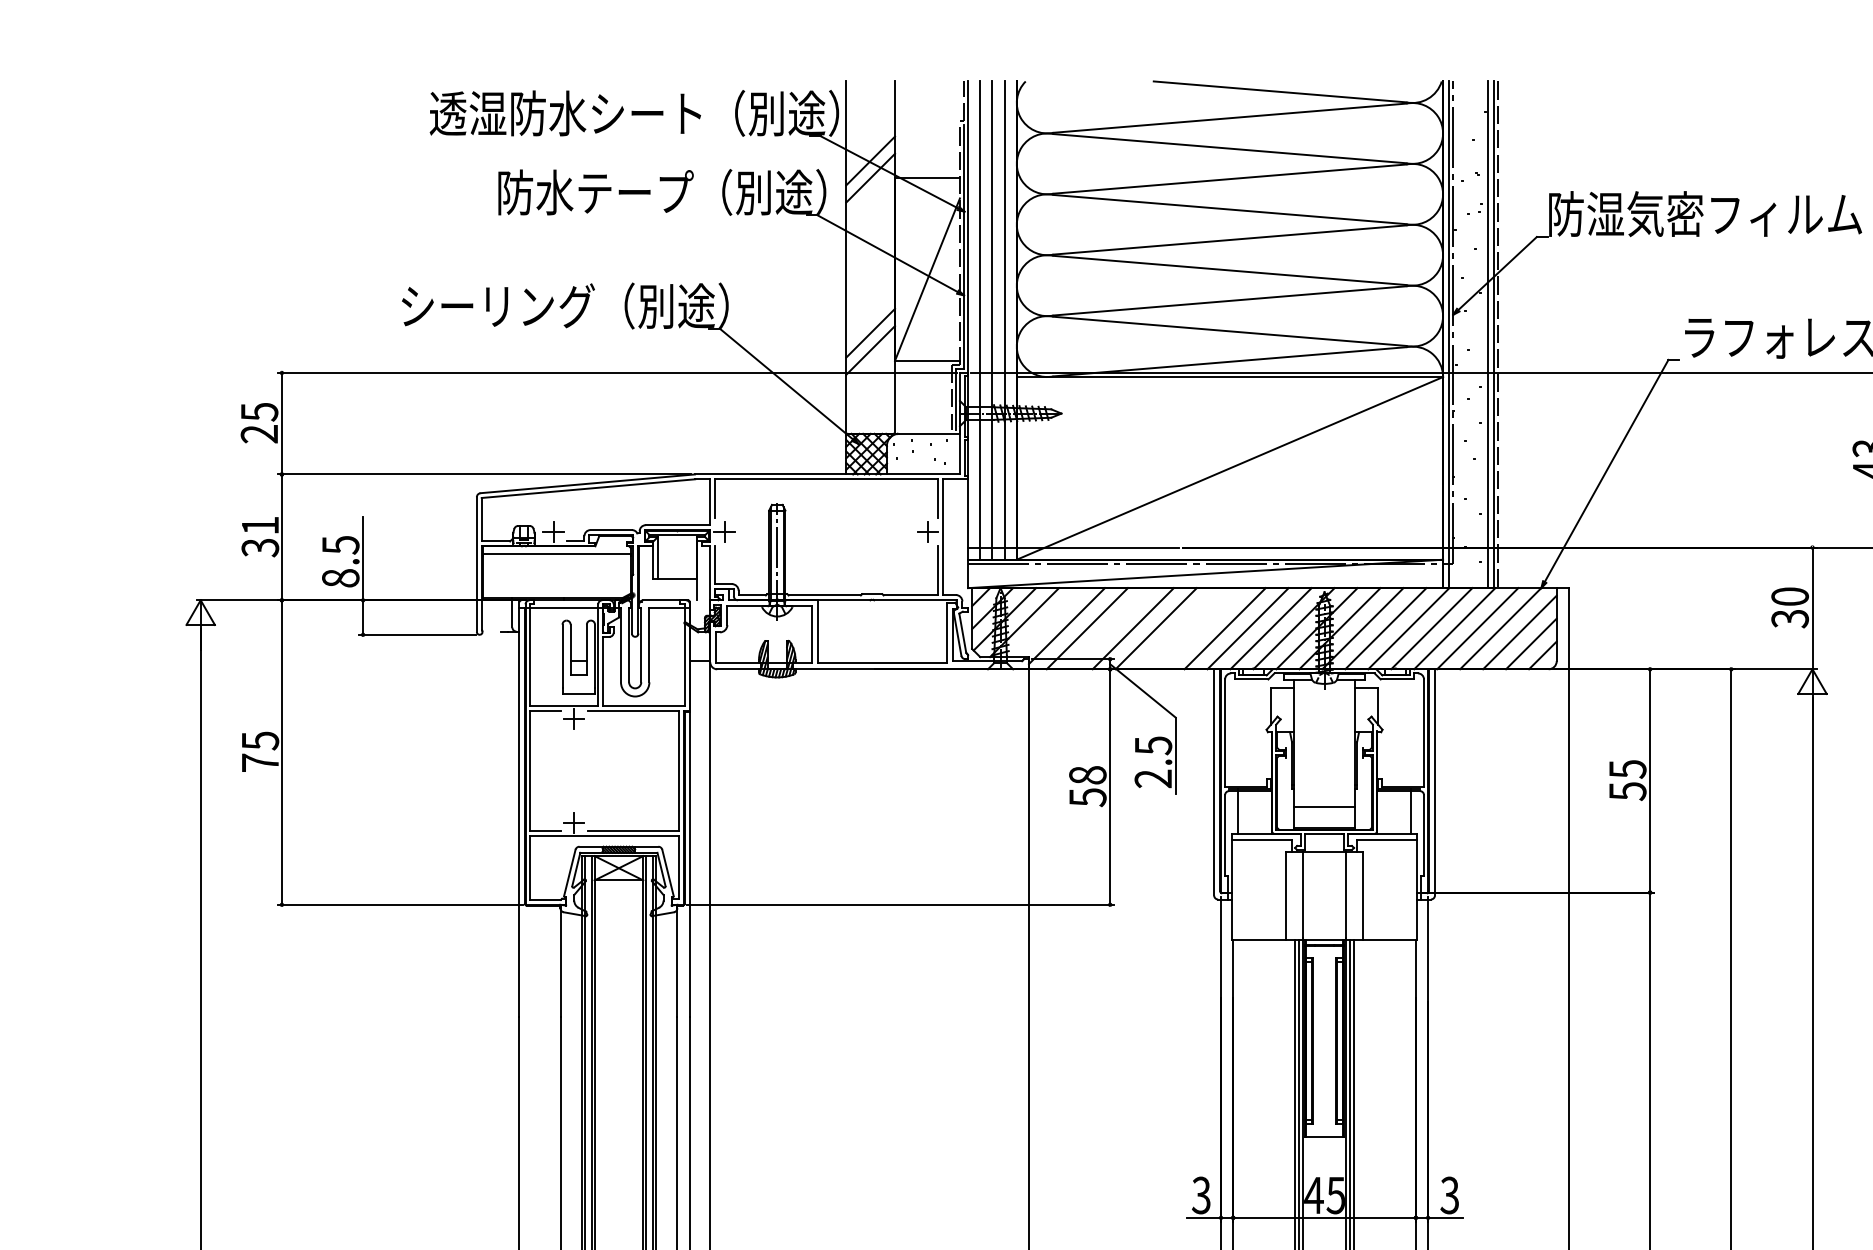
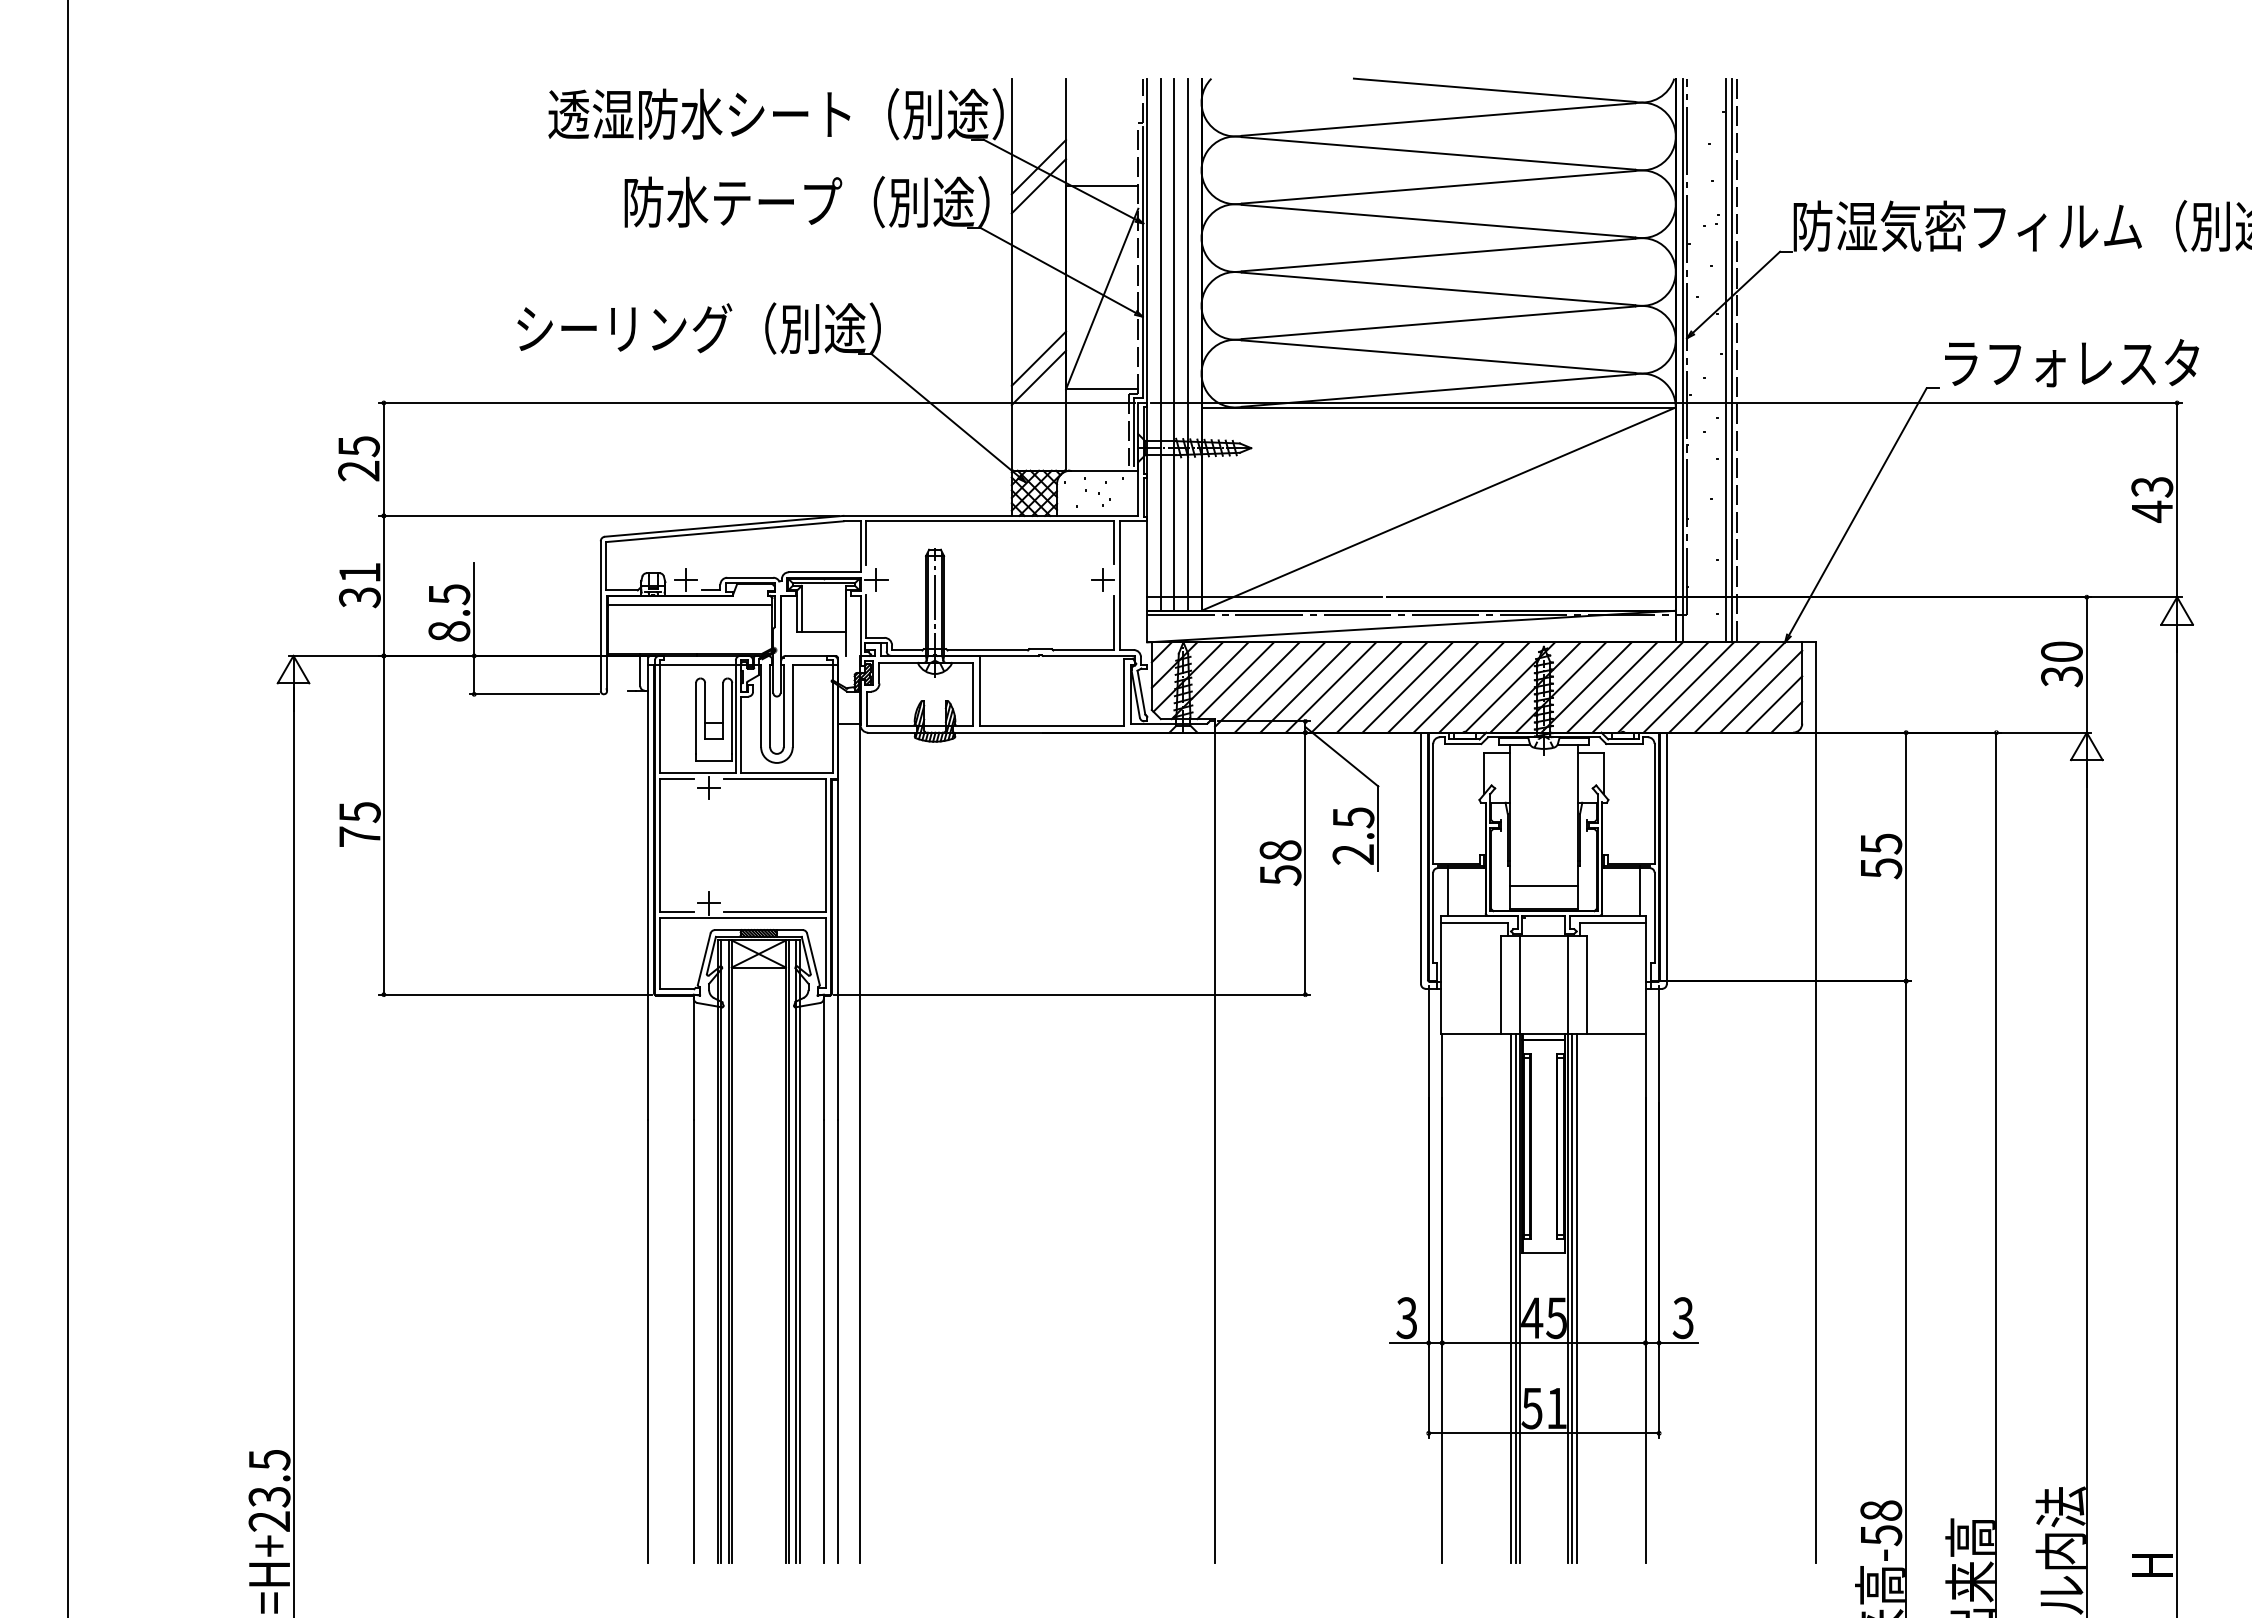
line: (1047, 622) -> (1235, 680), added
line: (1110, 628) -> (1305, 687), added
line: (1179, 628) -> (1382, 687), added
line: (1201, 628) -> (1407, 687), added

